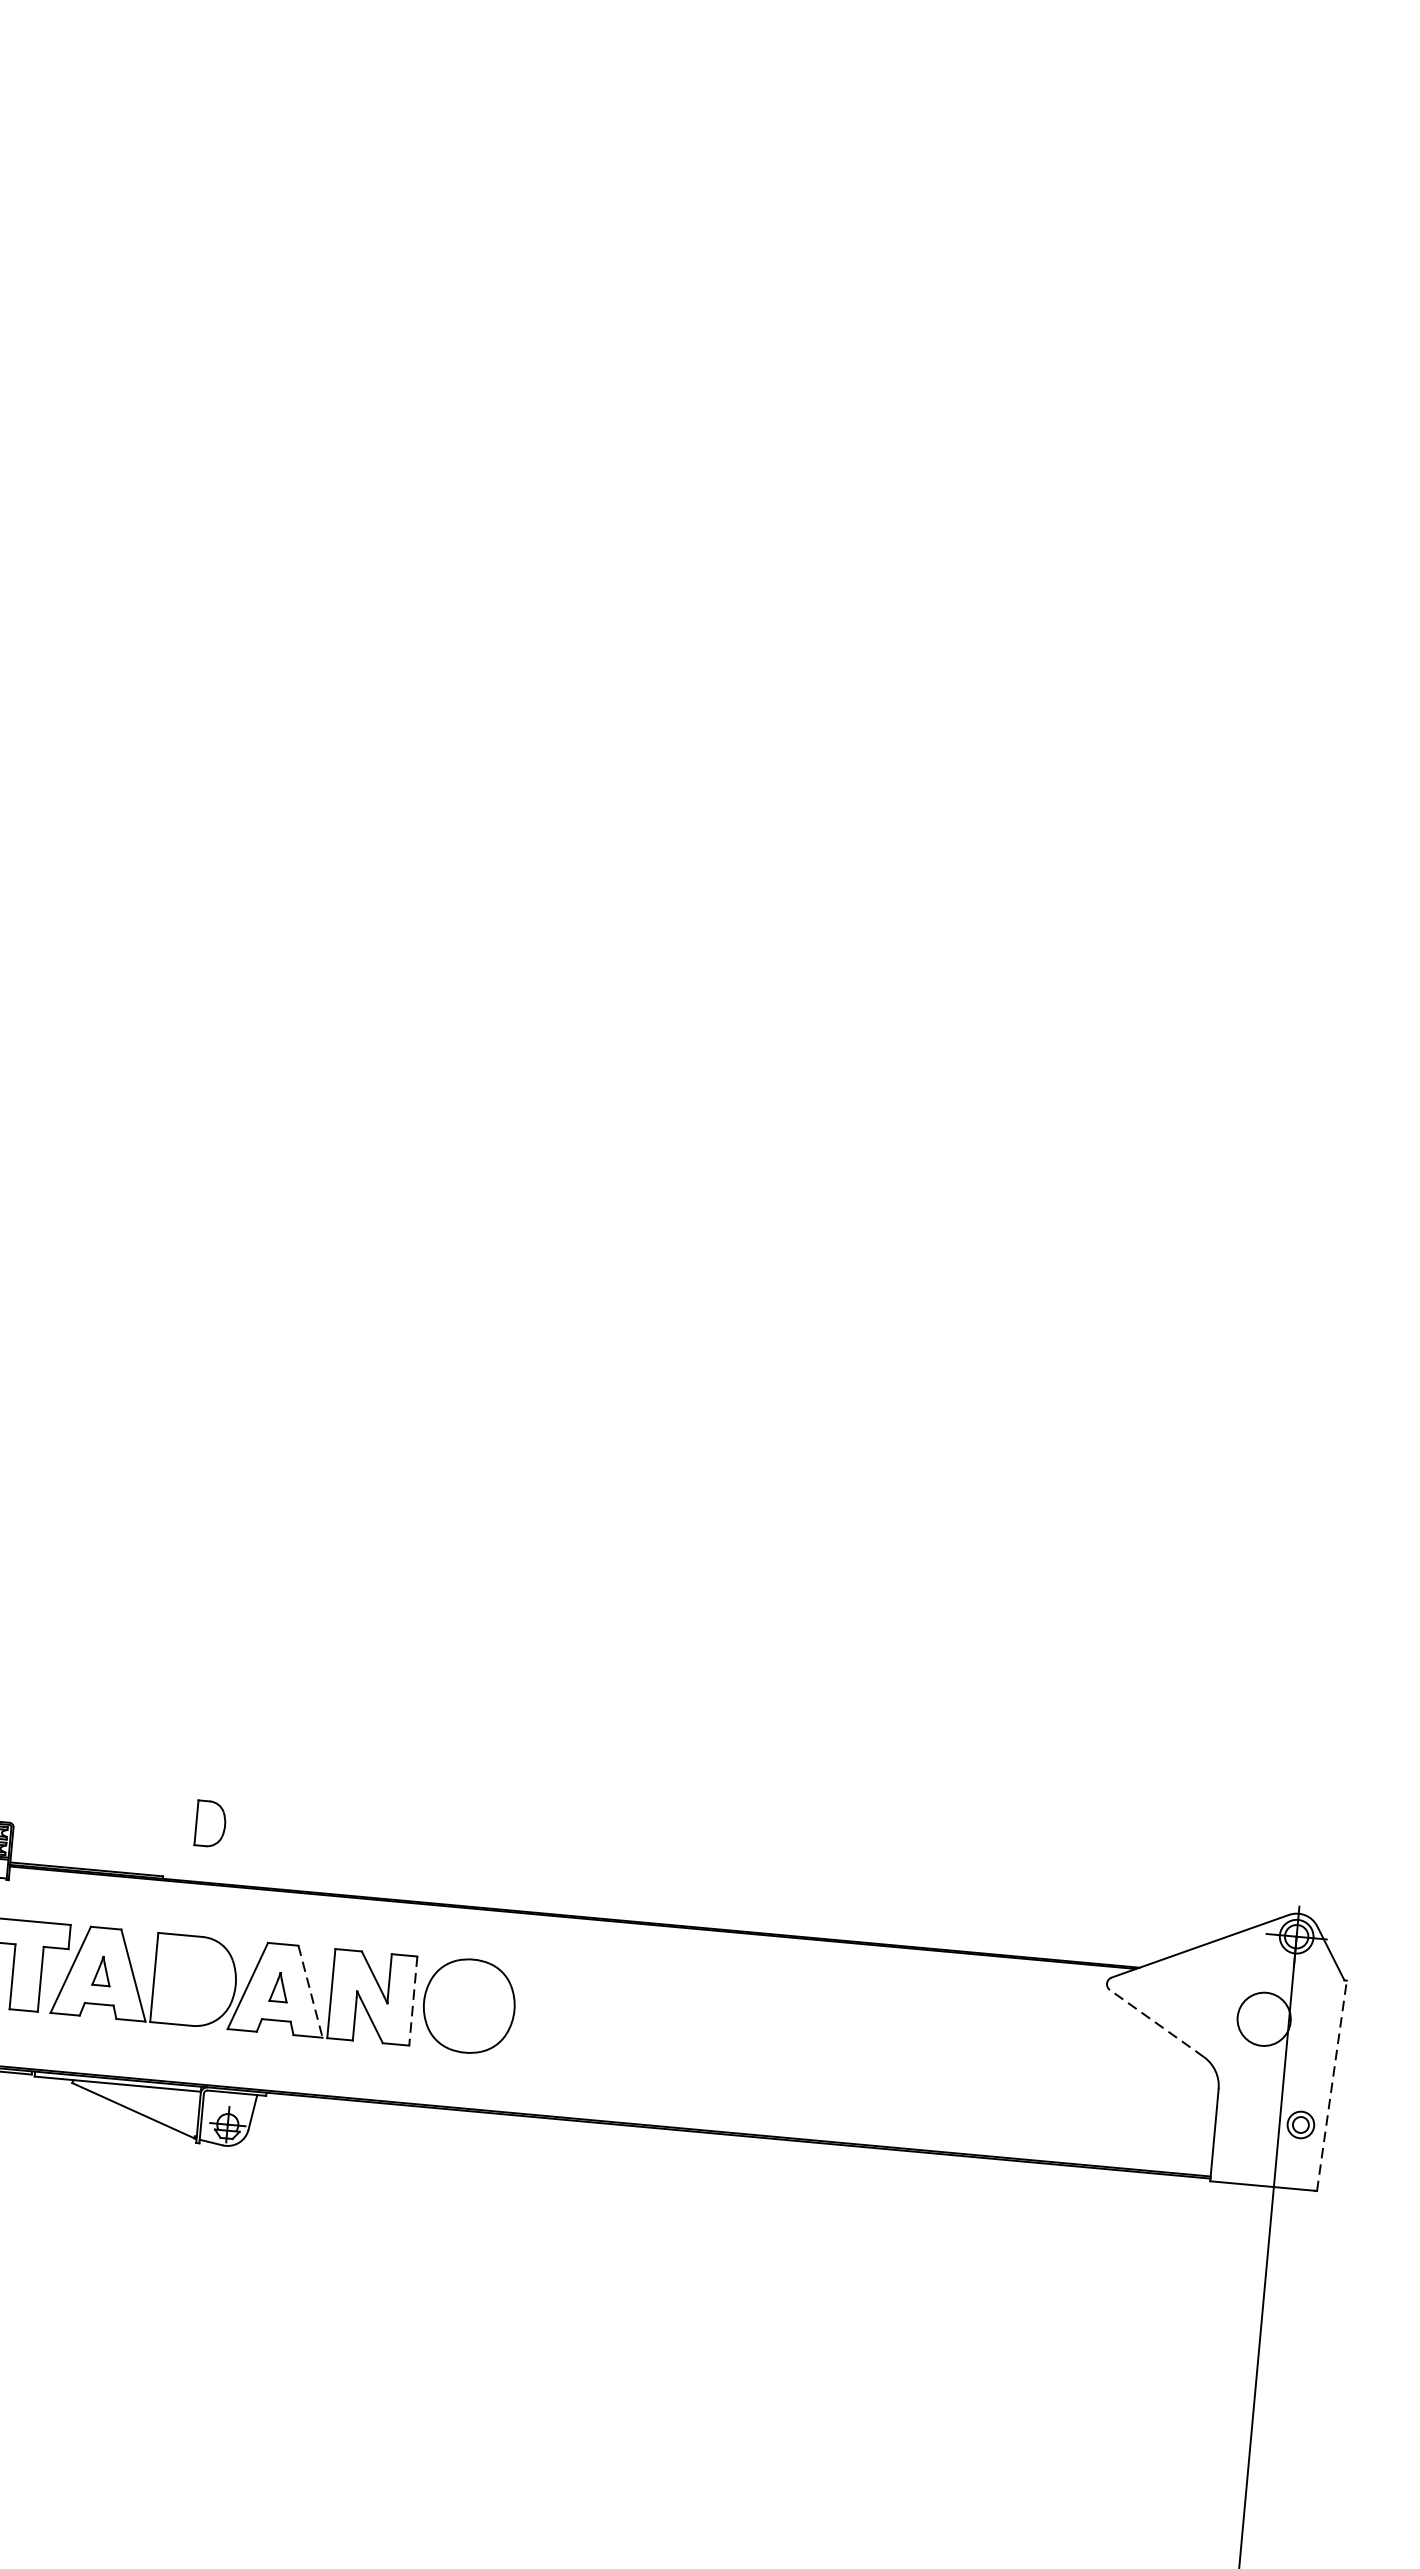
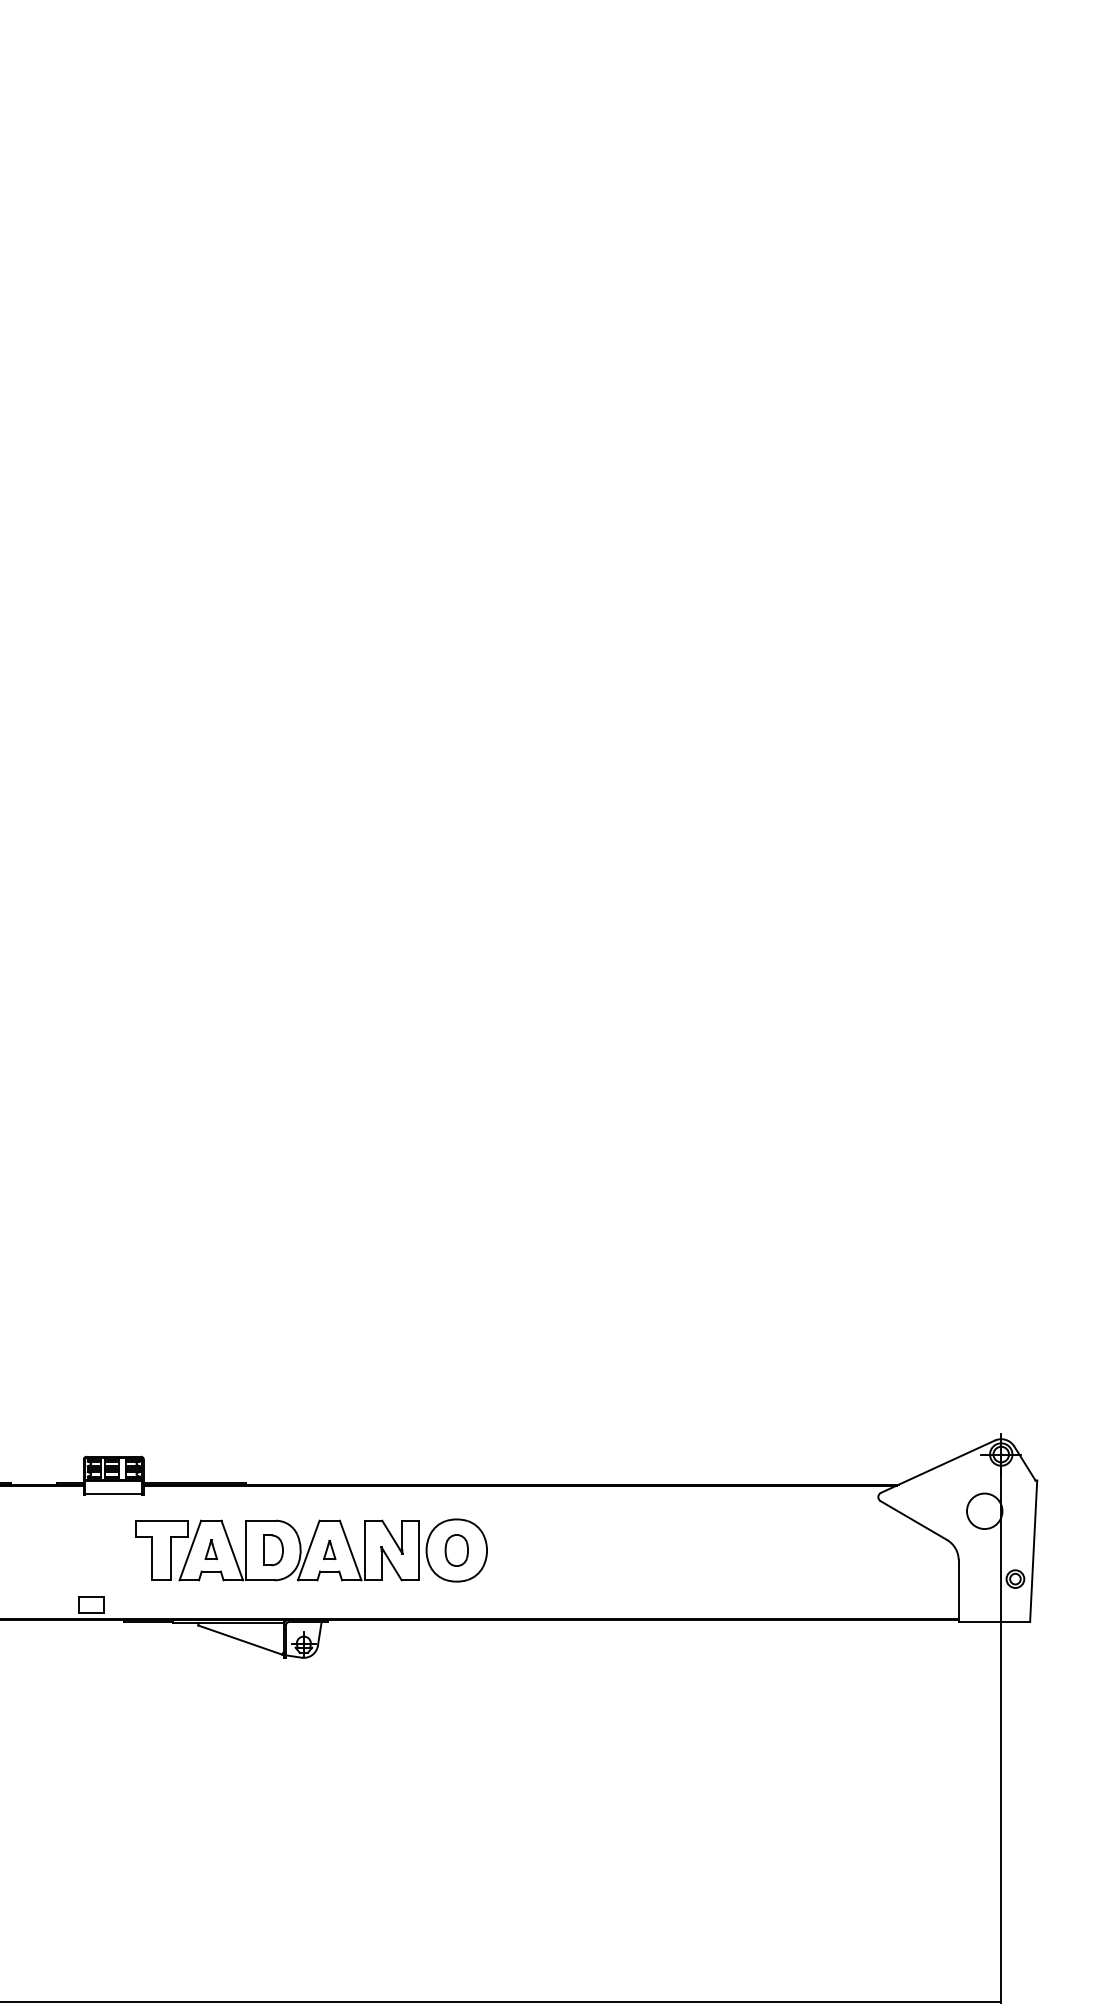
part: (210, 1824) -> (273, 1550), moved
line: (310, 1991) -> (350, 1550), dashed -> solid
line: (413, 2001) -> (419, 1550), dashed -> solid
part: (468, 2006) -> (456, 1550), added
line: (1156, 2023) -> (913, 1520), dashed -> solid
line: (1331, 2086) -> (1033, 1551), dashed -> solid

